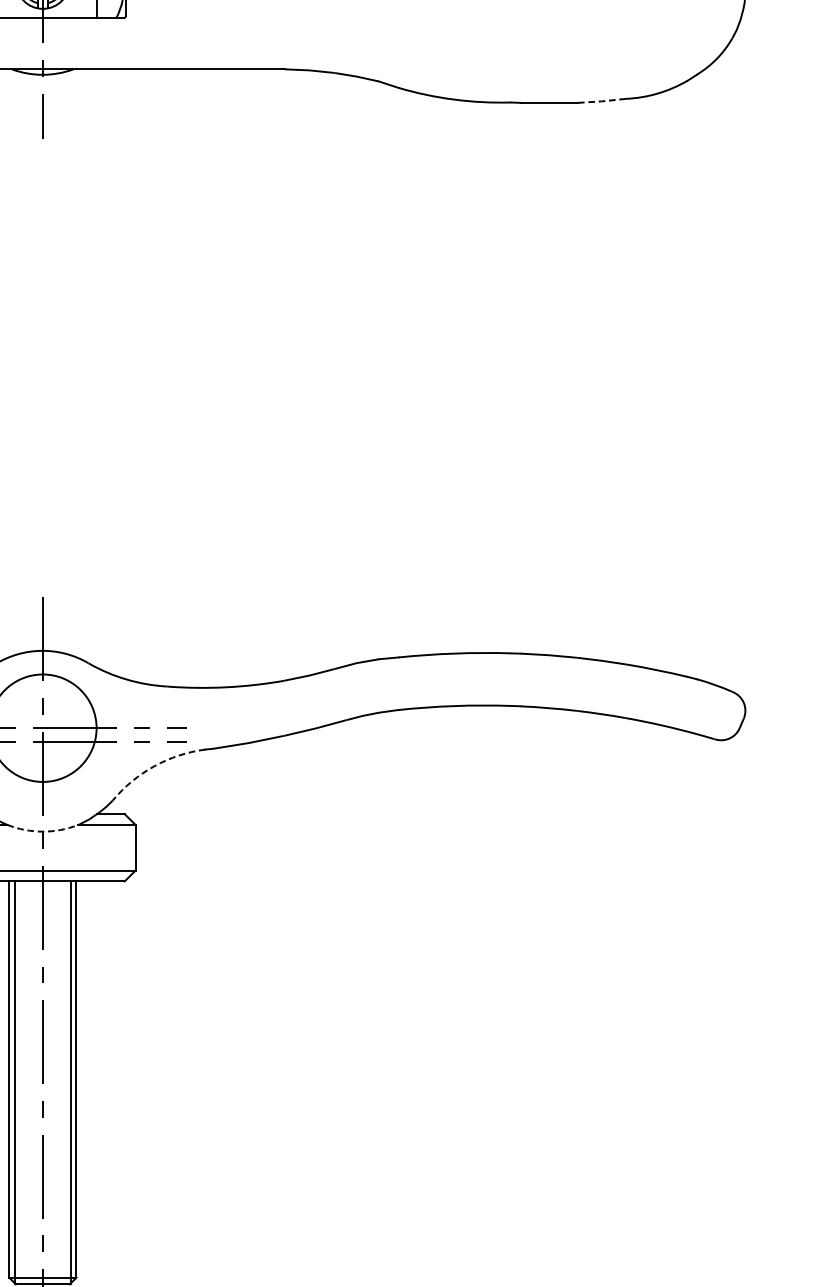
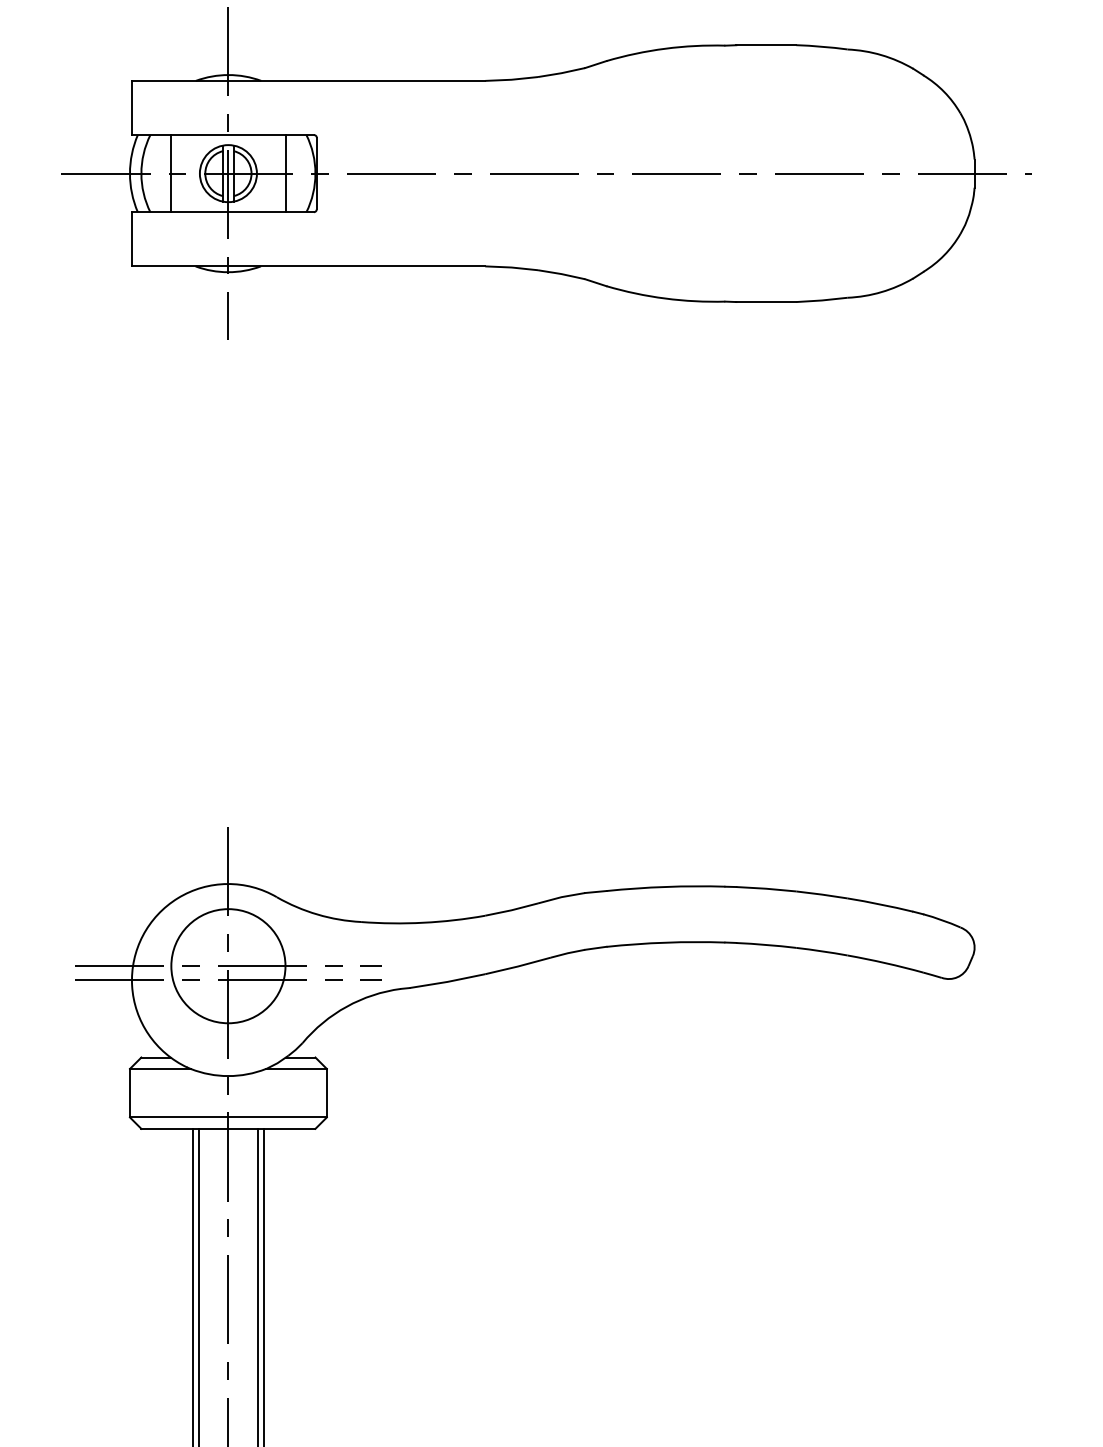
line: (601, 101) -> (821, 300), dashed -> solid
arc: (154, 766) -> (346, 1006), dashed -> solid
arc: (42, 832) -> (228, 1076), dashed -> solid

